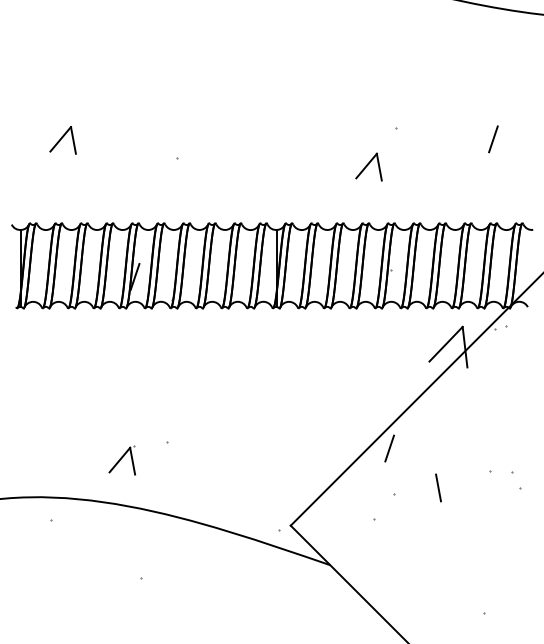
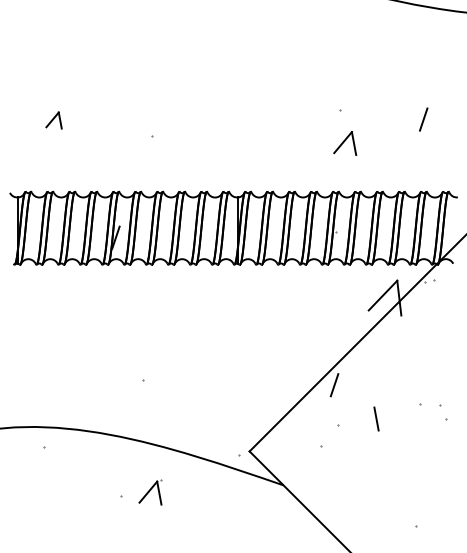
part: (62, 140) -> (53, 120), size x0.7
part: (368, 166) -> (344, 142), moved
part: (121, 460) -> (149, 492), moved

